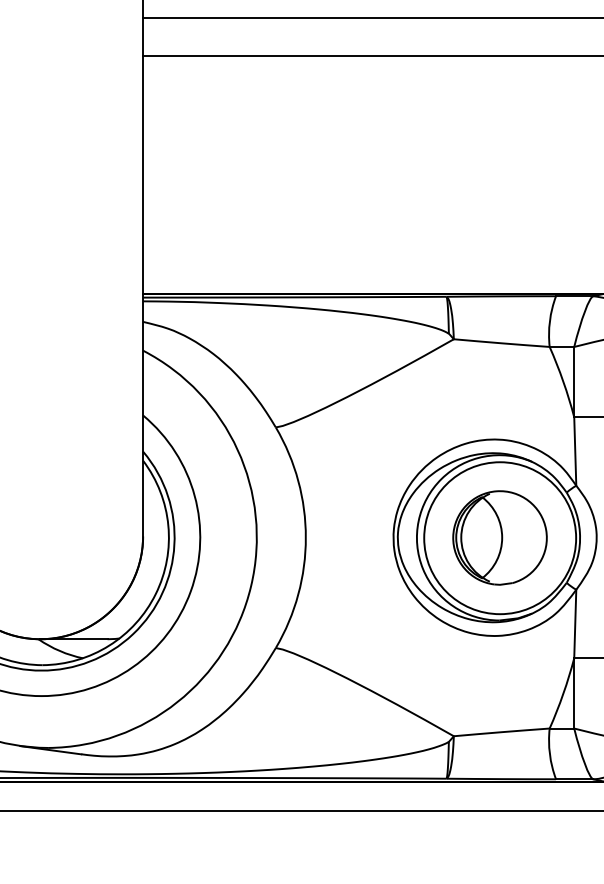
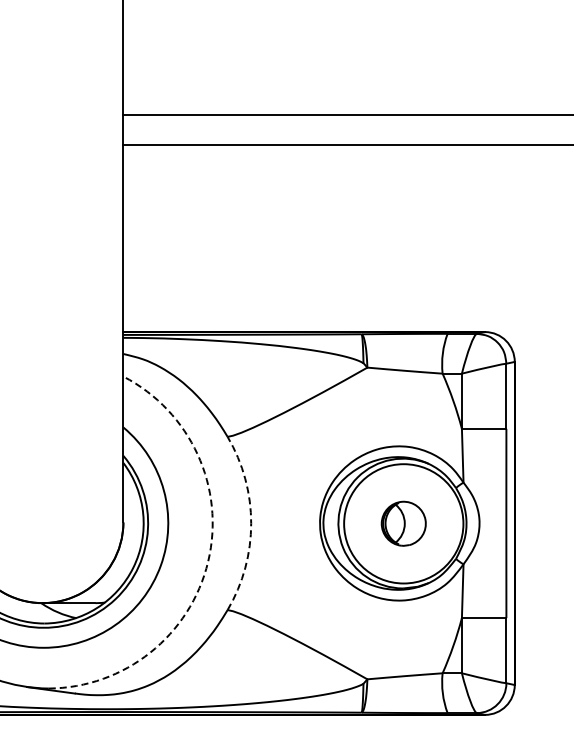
arc: (306, 537) -> (251, 523), solid -> dashed
part: (499, 537) -> (403, 523), size x0.6
arc: (251, 586) -> (208, 561), solid -> dashed

